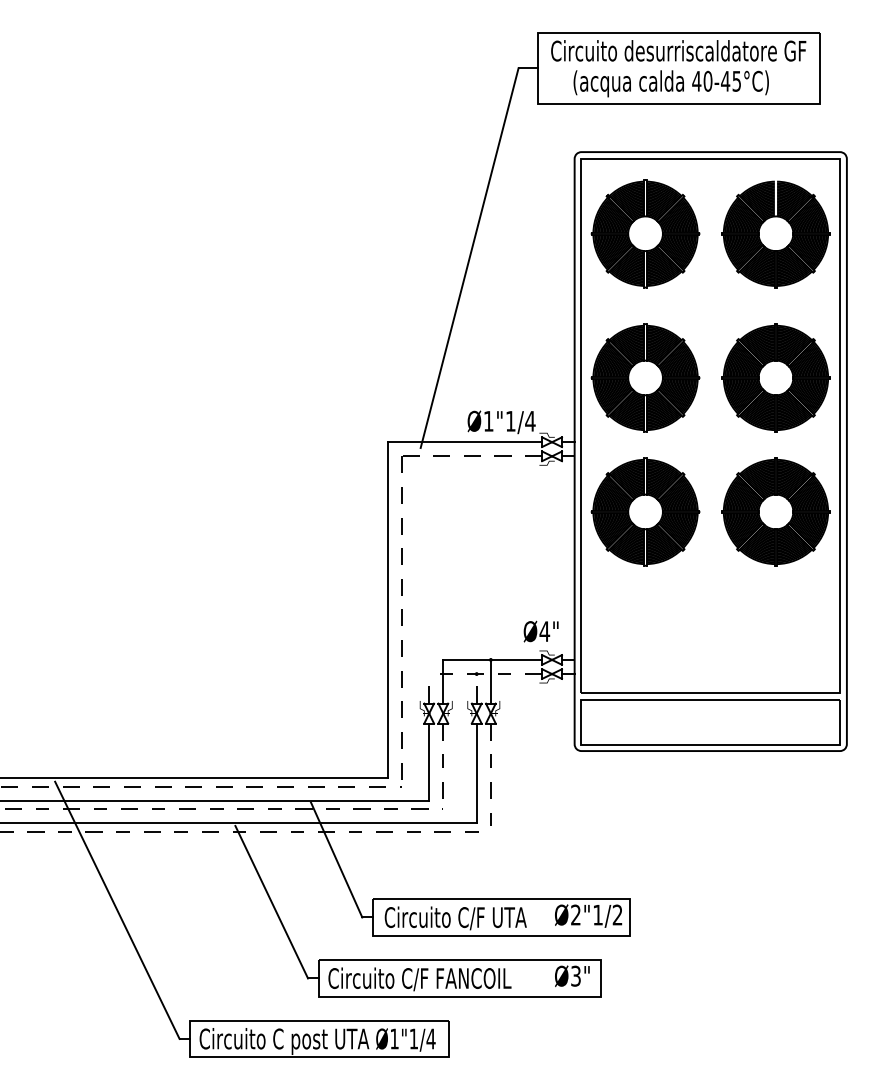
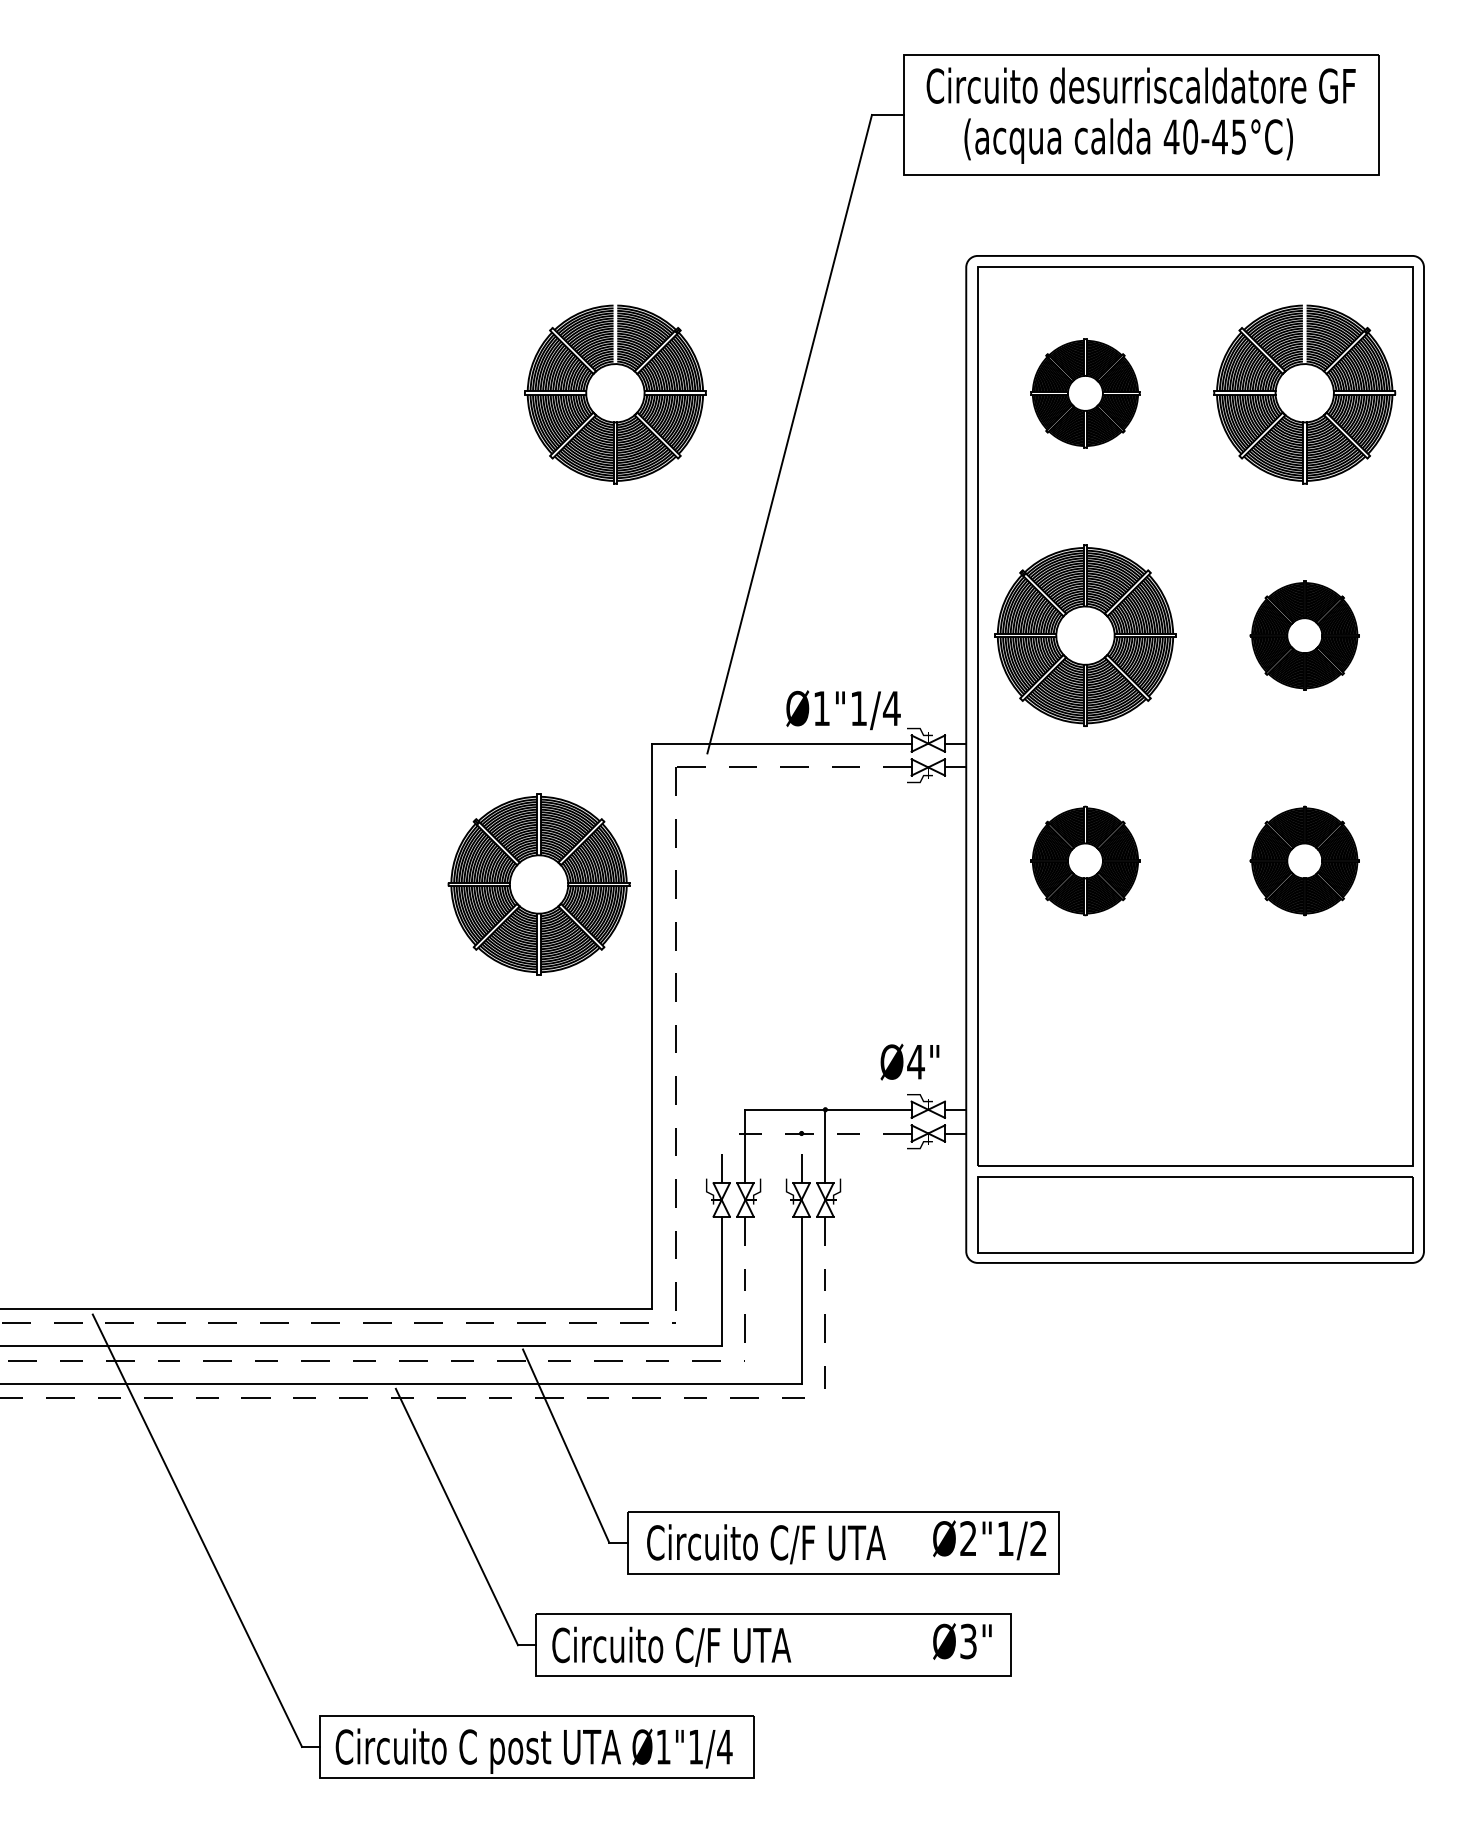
part: (645, 233) -> (1085, 392), size x0.6
part: (365, 234) -> (614, 394), added
part: (775, 377) -> (1303, 634), size x0.6
part: (645, 511) -> (1085, 860), size x0.6
part: (775, 511) -> (1303, 860), size x0.6
part: (320, 525) -> (538, 883), added
text: (473, 978) -> (796, 1645), Circuito C/F FANCOIL -> Circuito C/F UTA

